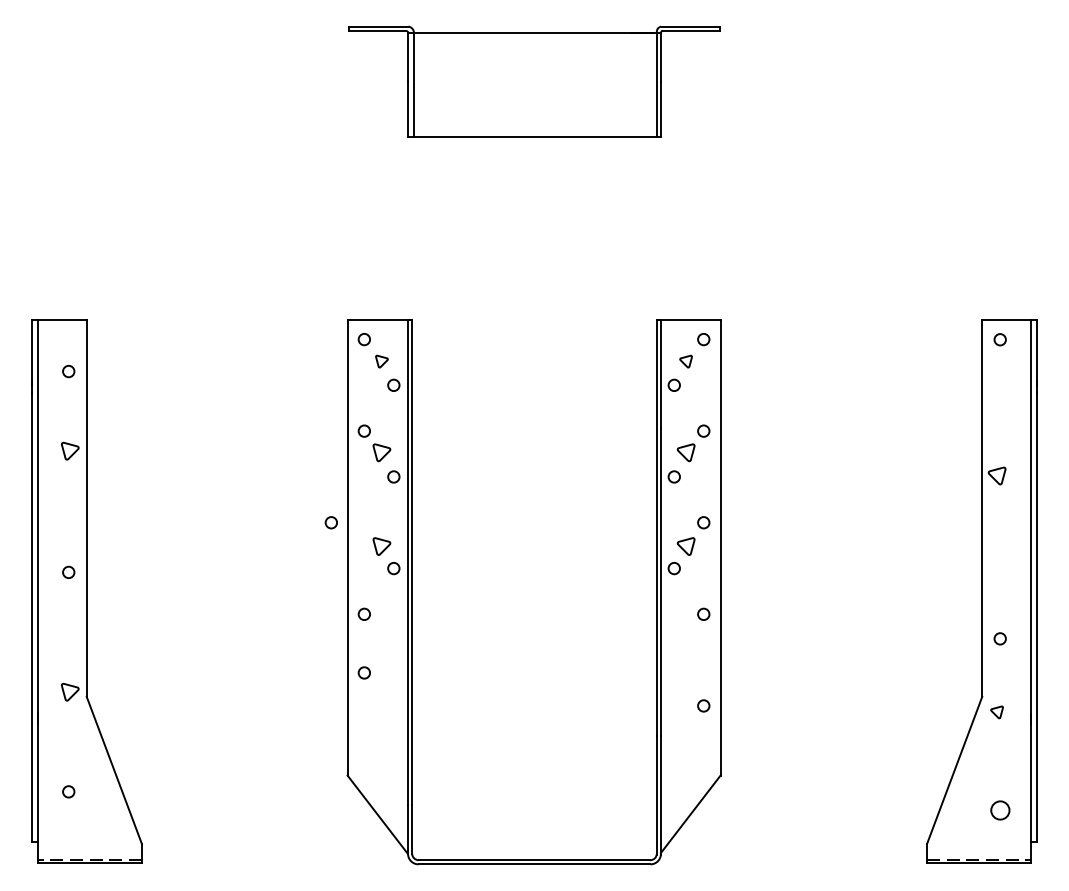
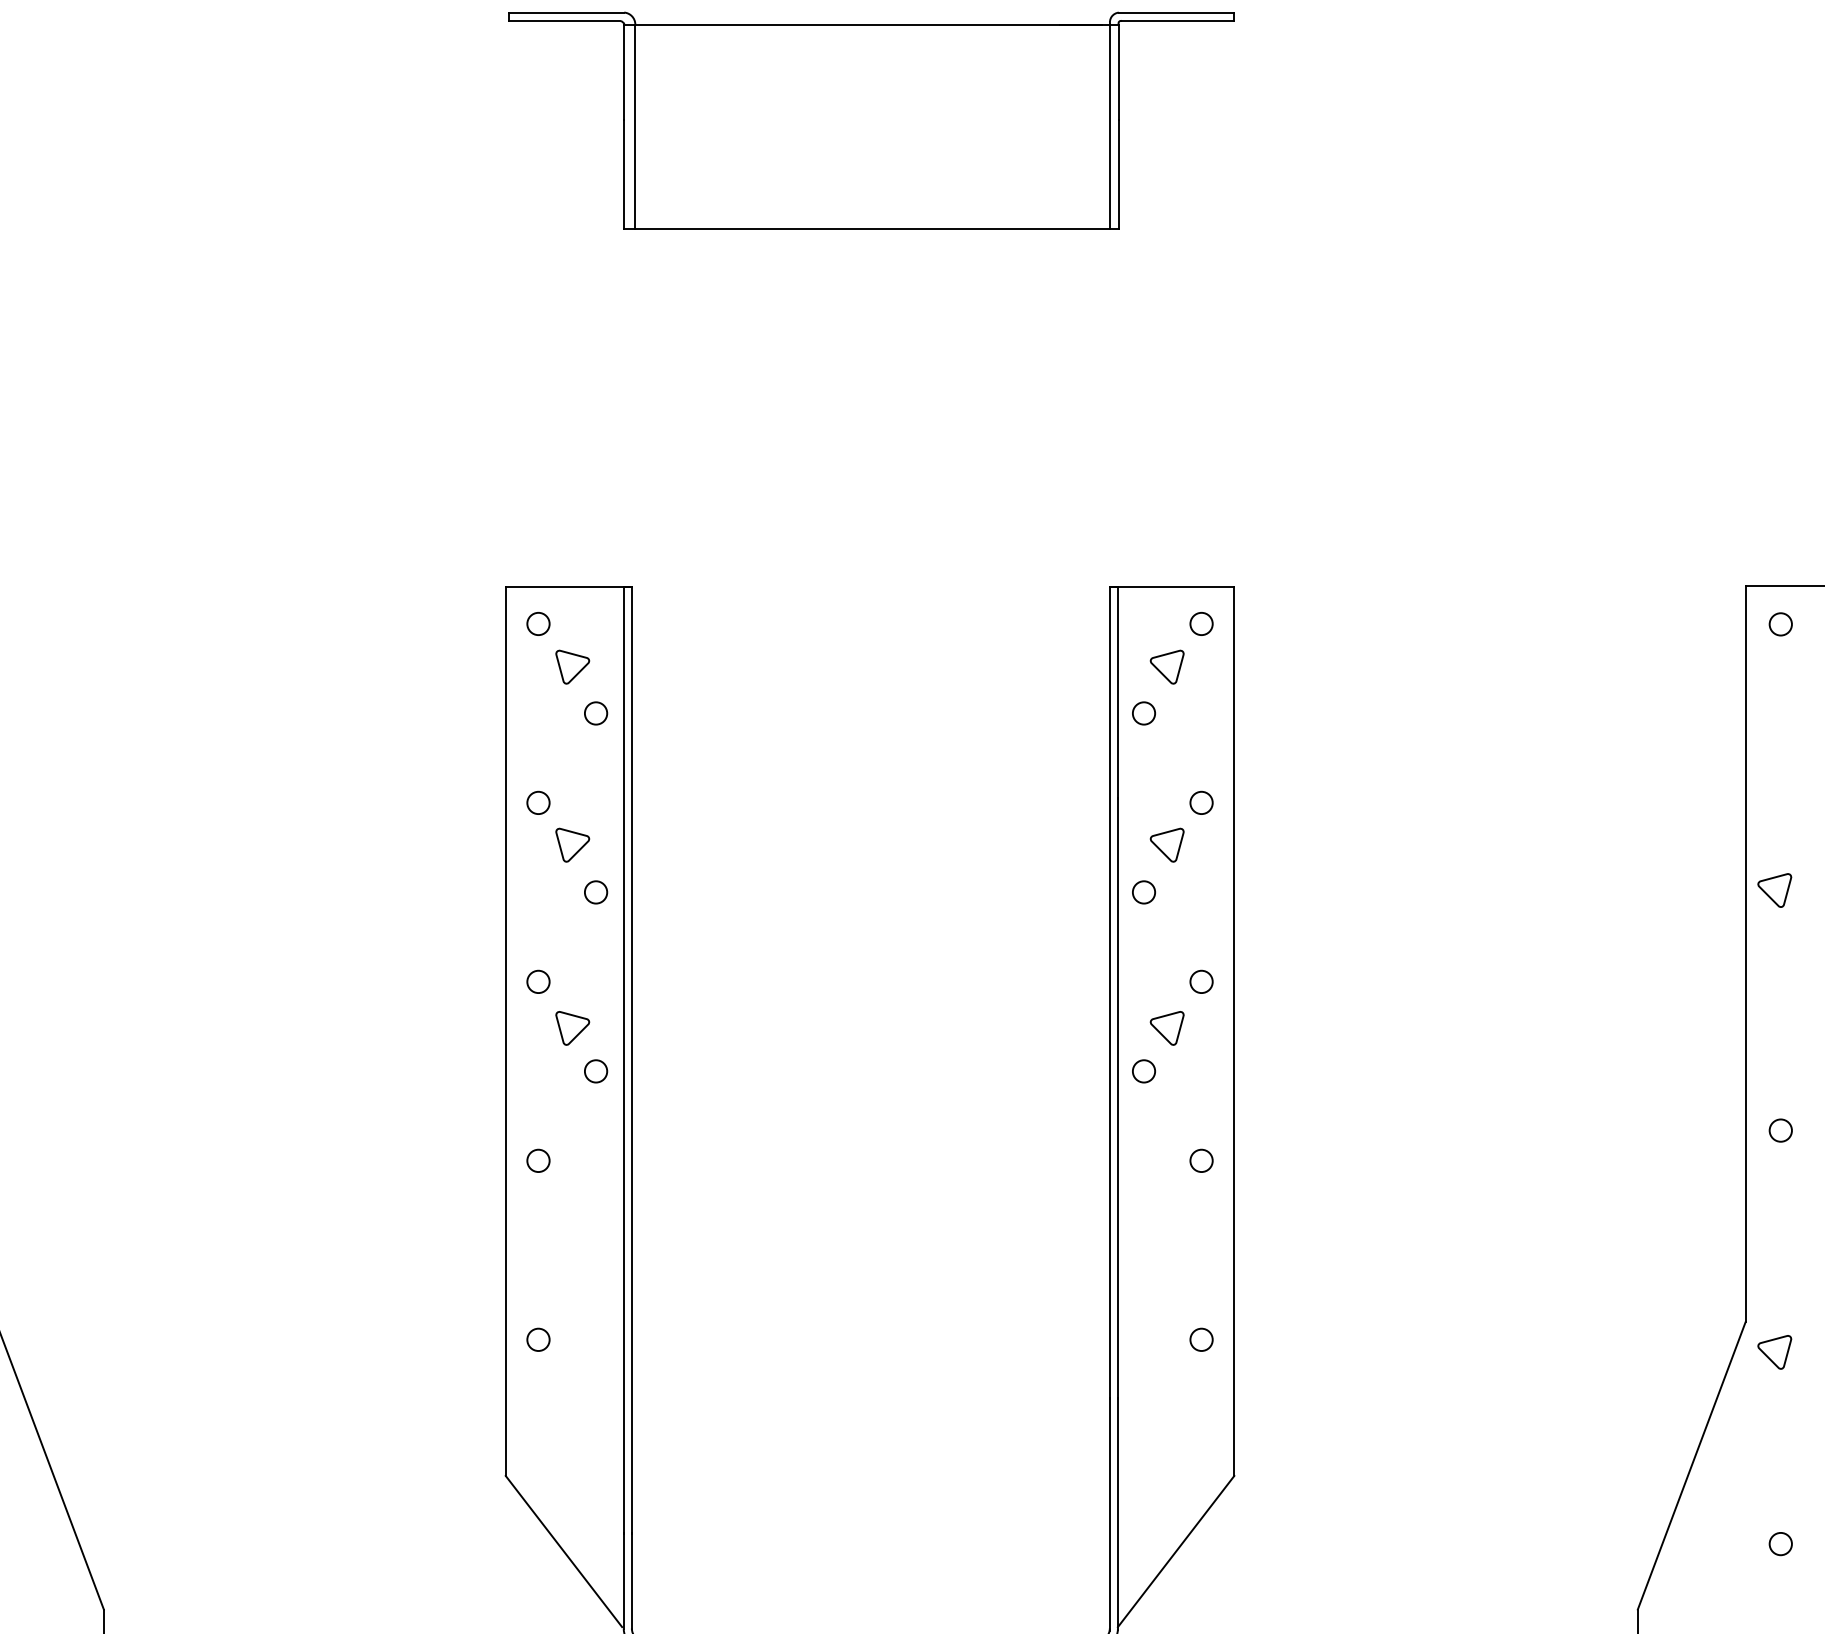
part: (381, 361) -> (571, 666), size x1.43
part: (685, 361) -> (1165, 666), size x1.43
circle: (330, 522) -> (536, 981), moved
circle: (999, 638) -> (1779, 1129), moved
circle: (363, 672) -> (536, 1338), moved
part: (996, 712) -> (1773, 1352), size x1.43
circle: (999, 810) -> (1779, 1544), size x0.62

